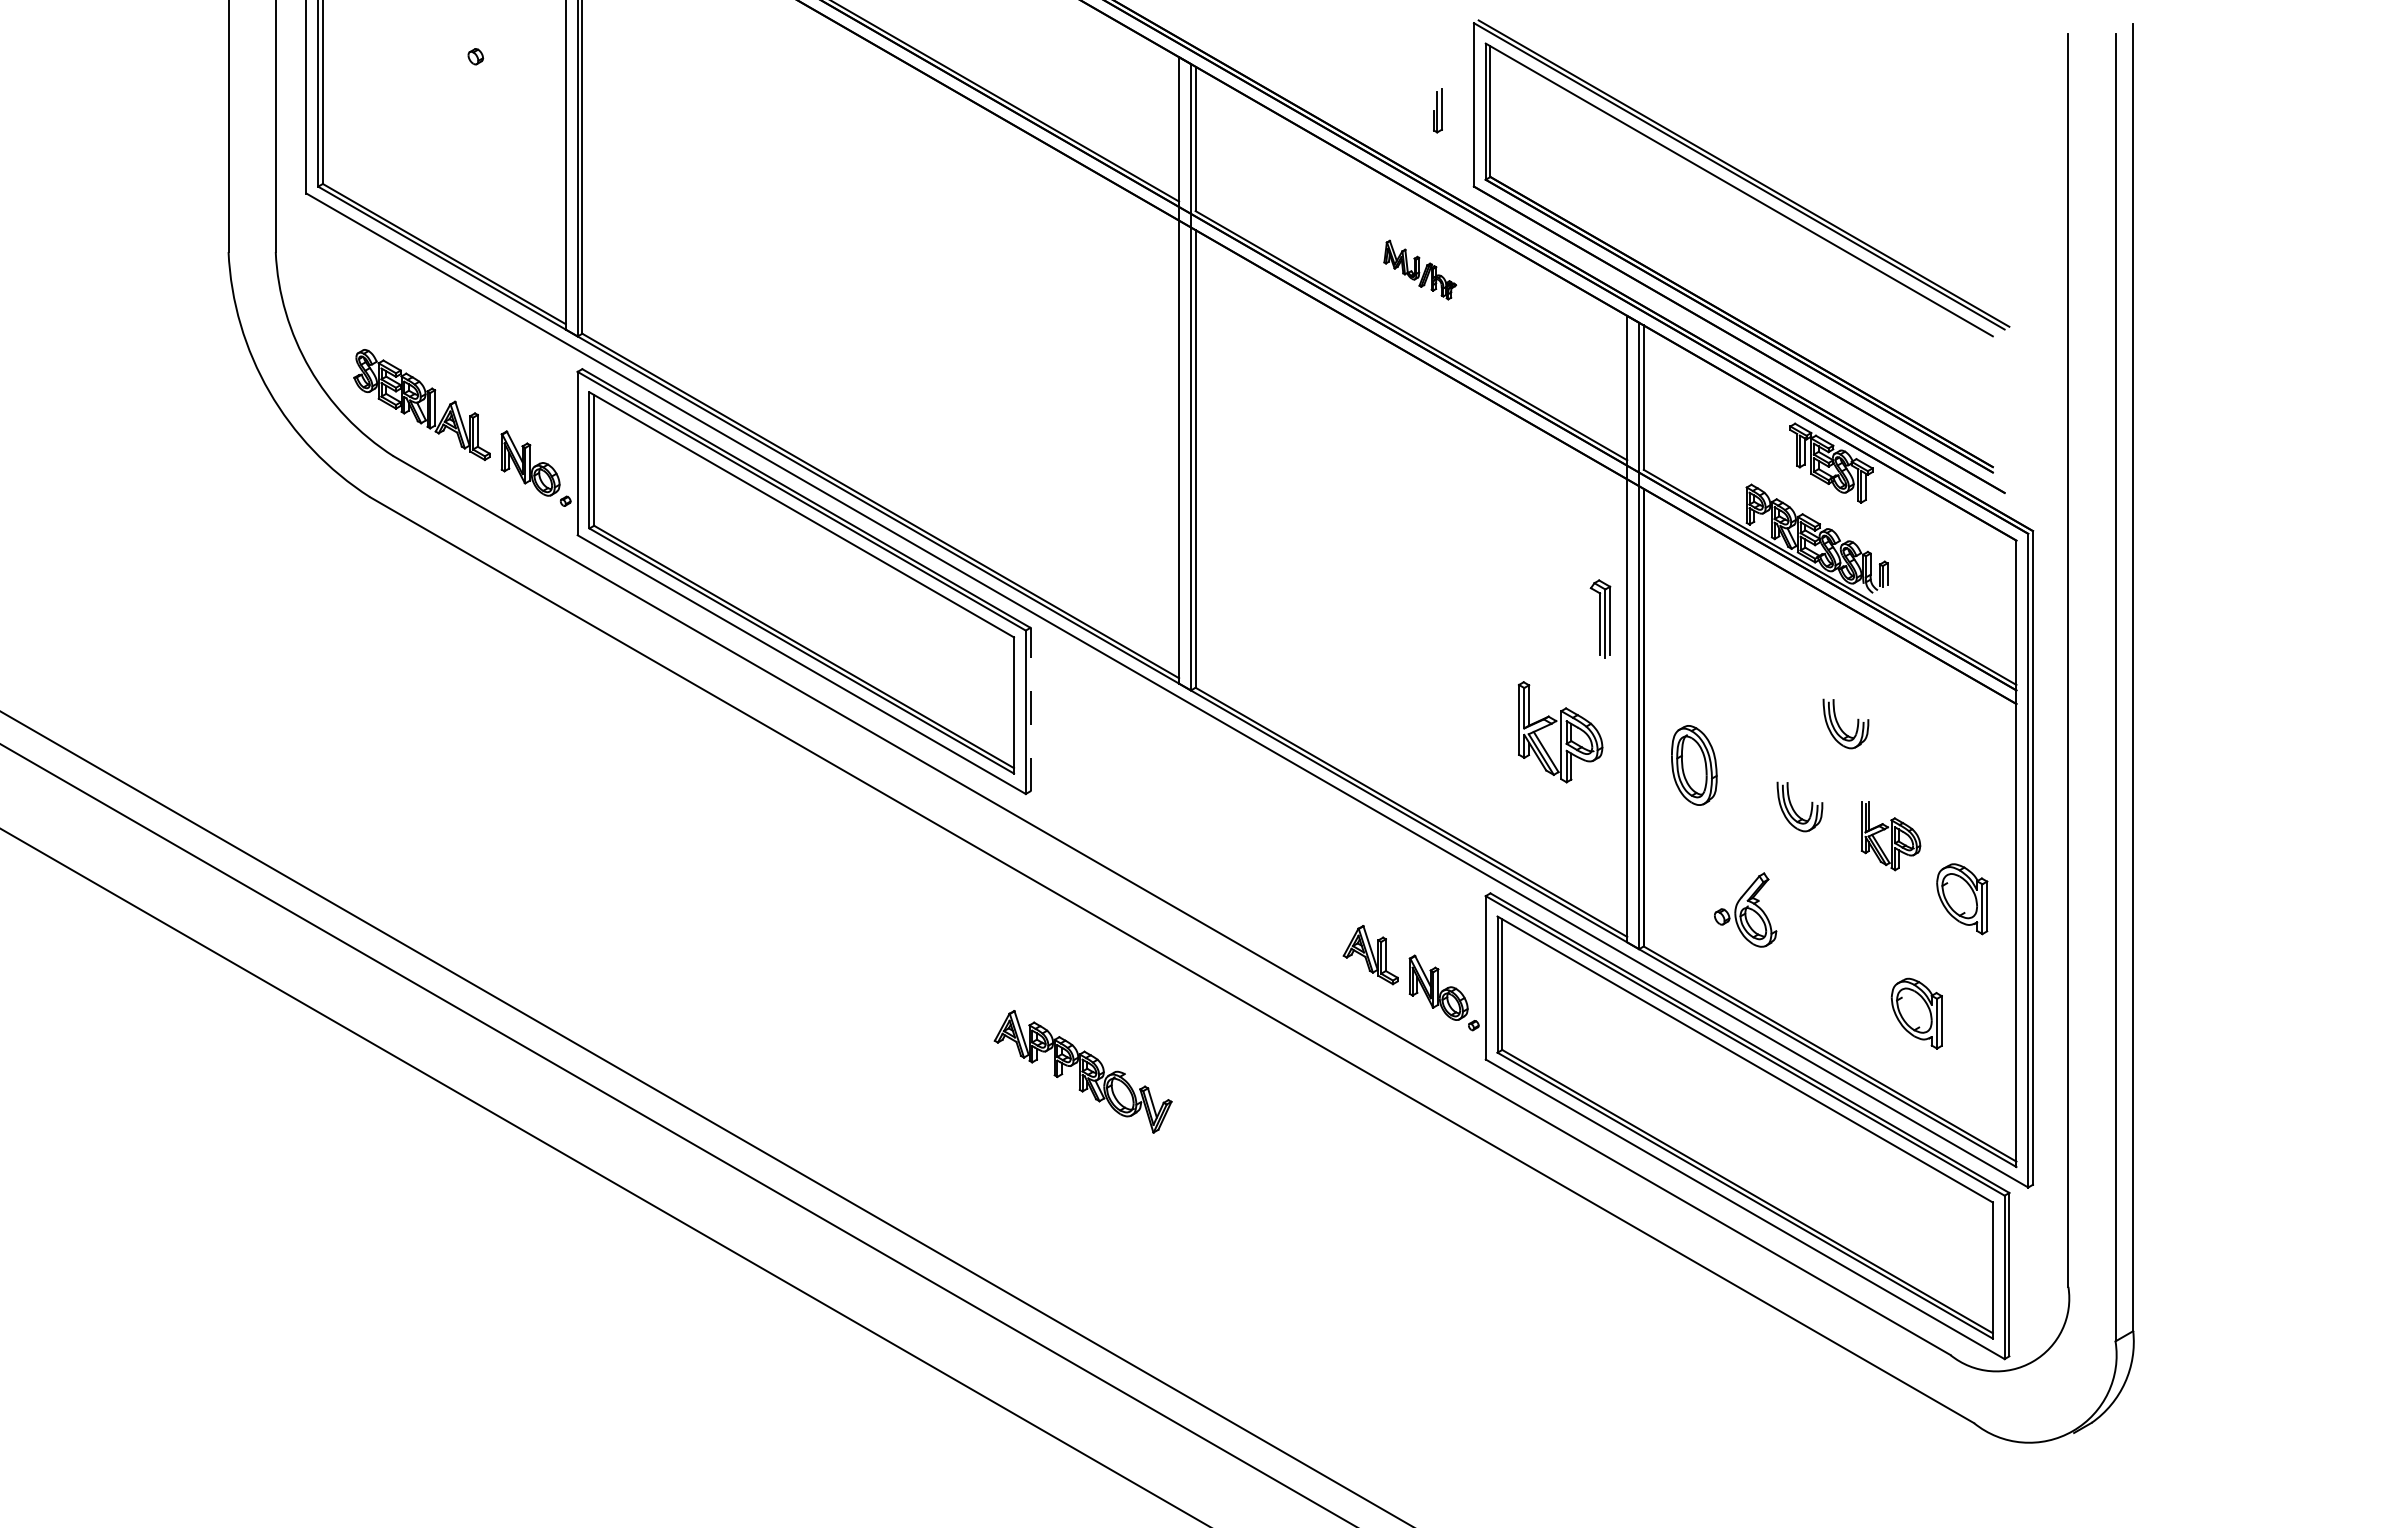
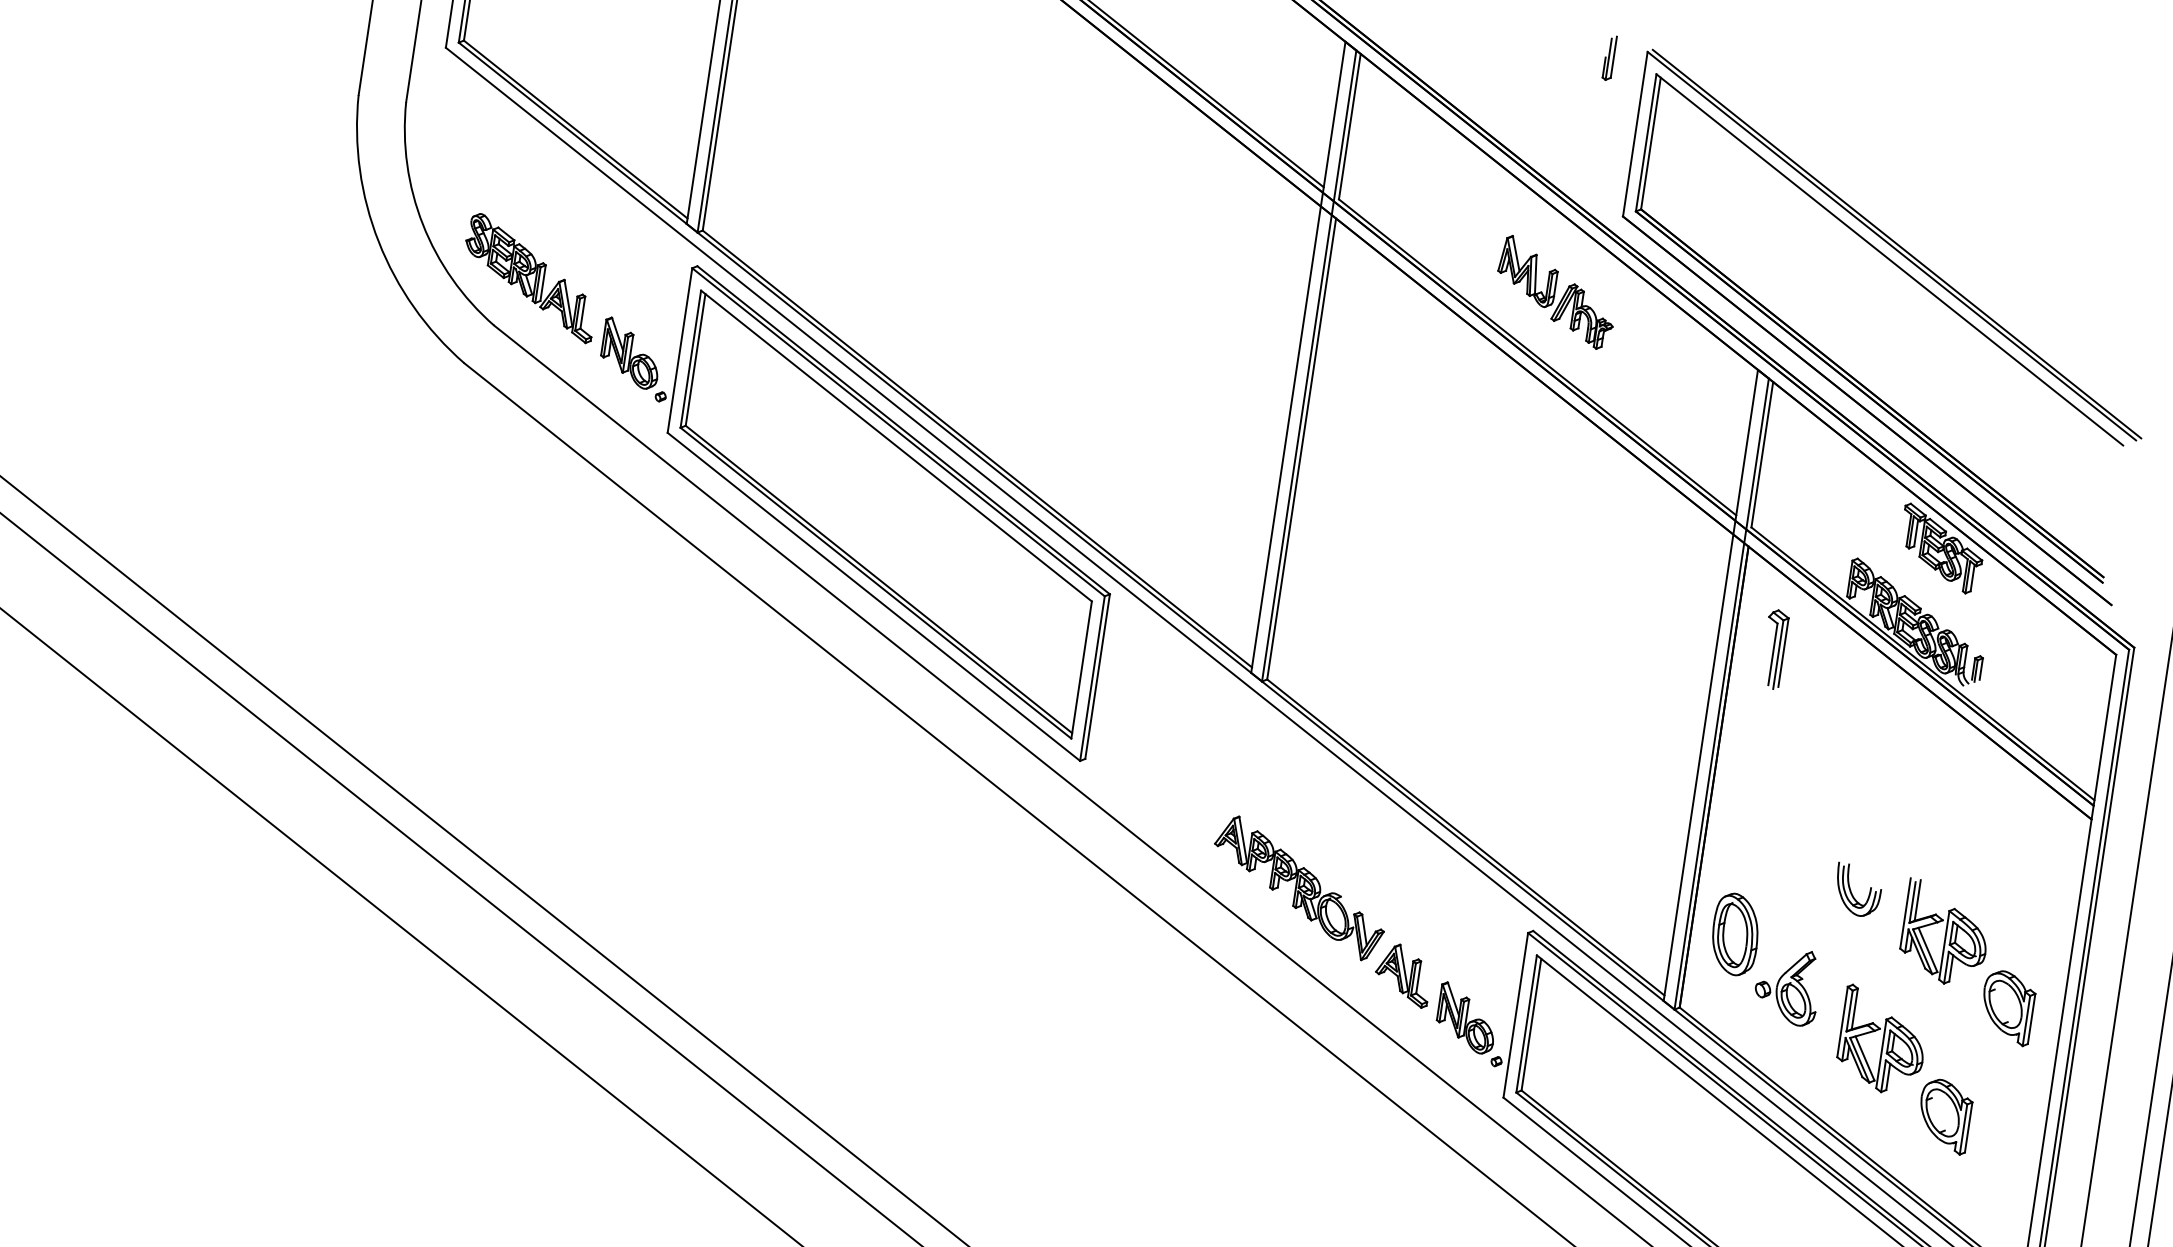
part: (1437, 110) -> (1609, 57), moved
part: (1419, 269) -> (1555, 291), size x1.67
part: (1600, 618) -> (1774, 648), moved
line: (1030, 709) -> (1097, 676), dashed -> solid
part: (1845, 723) -> (1916, 813), removed
part: (1560, 732) -> (1882, 1040), moved
part: (1694, 765) -> (1735, 934), moved
part: (1890, 835) -> (1944, 932), size x1.43
part: (1082, 1071) -> (1298, 887), moved

